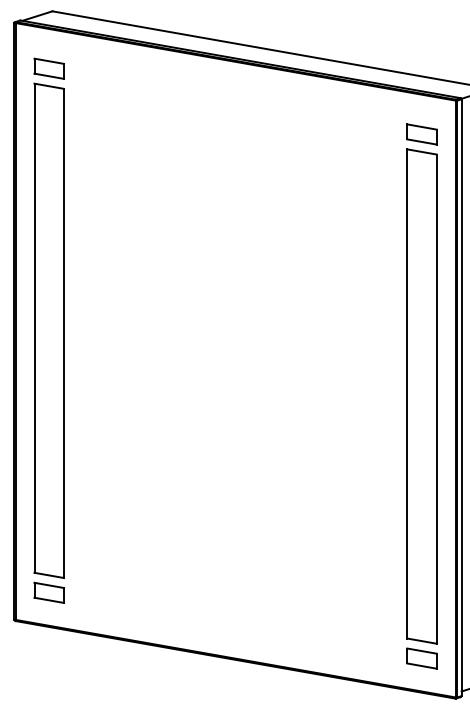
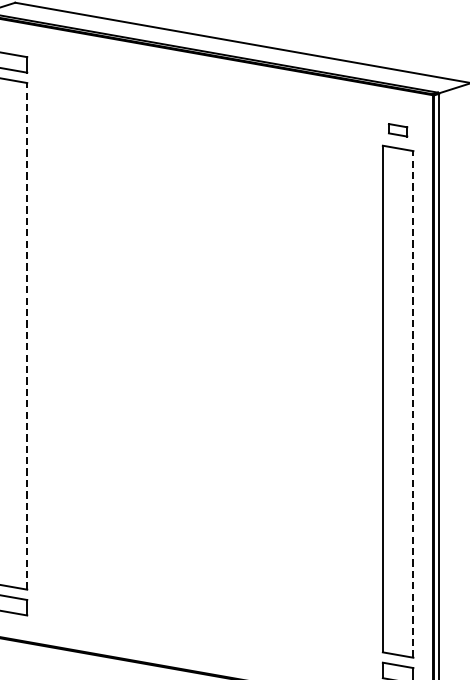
part: (421, 134) -> (397, 130), size x0.6
line: (63, 333) -> (26, 336), solid -> dashed
line: (436, 399) -> (413, 404), solid -> dashed

